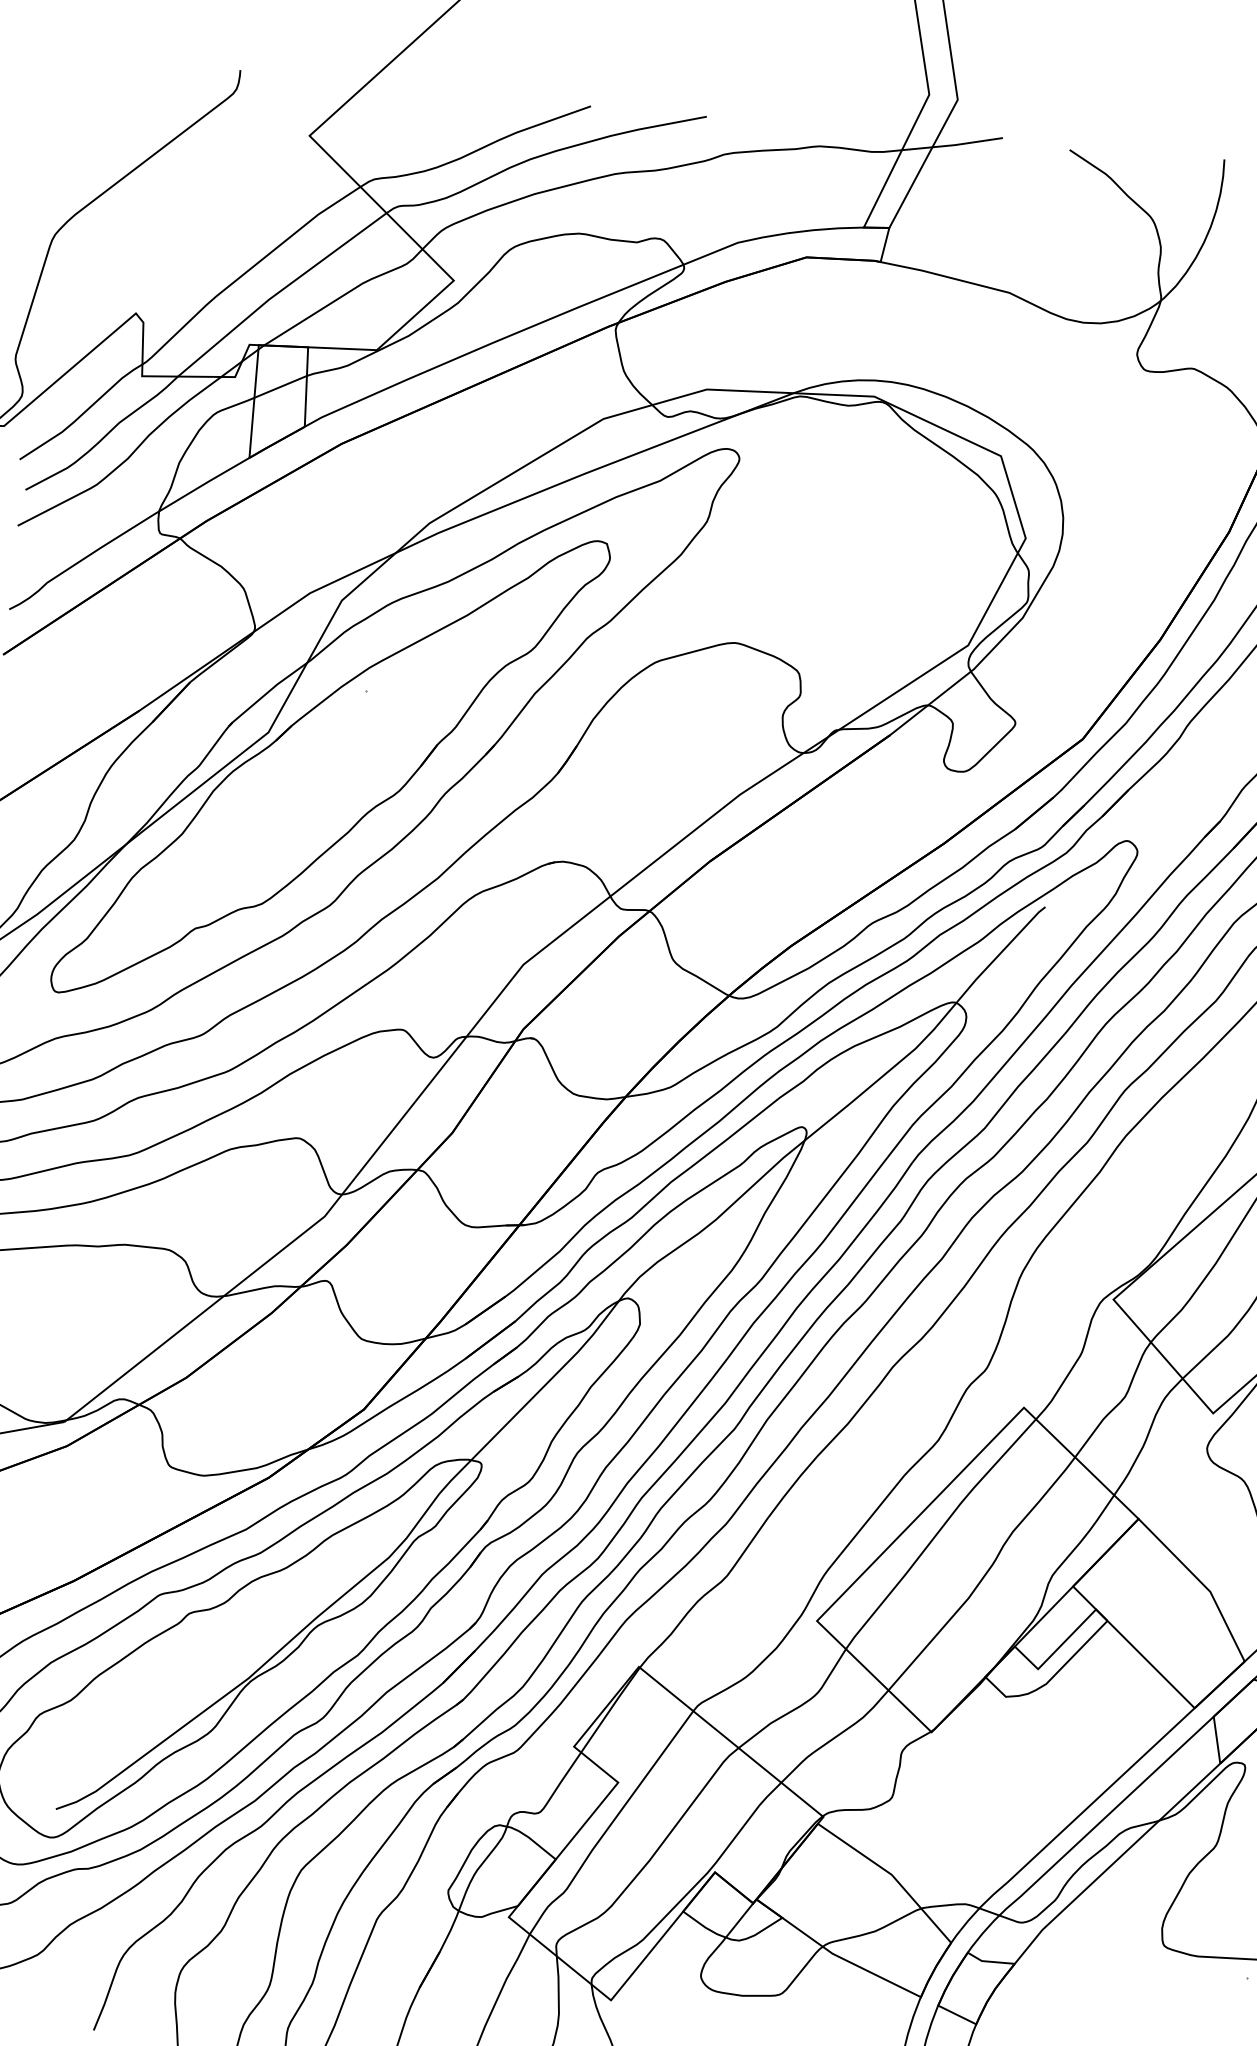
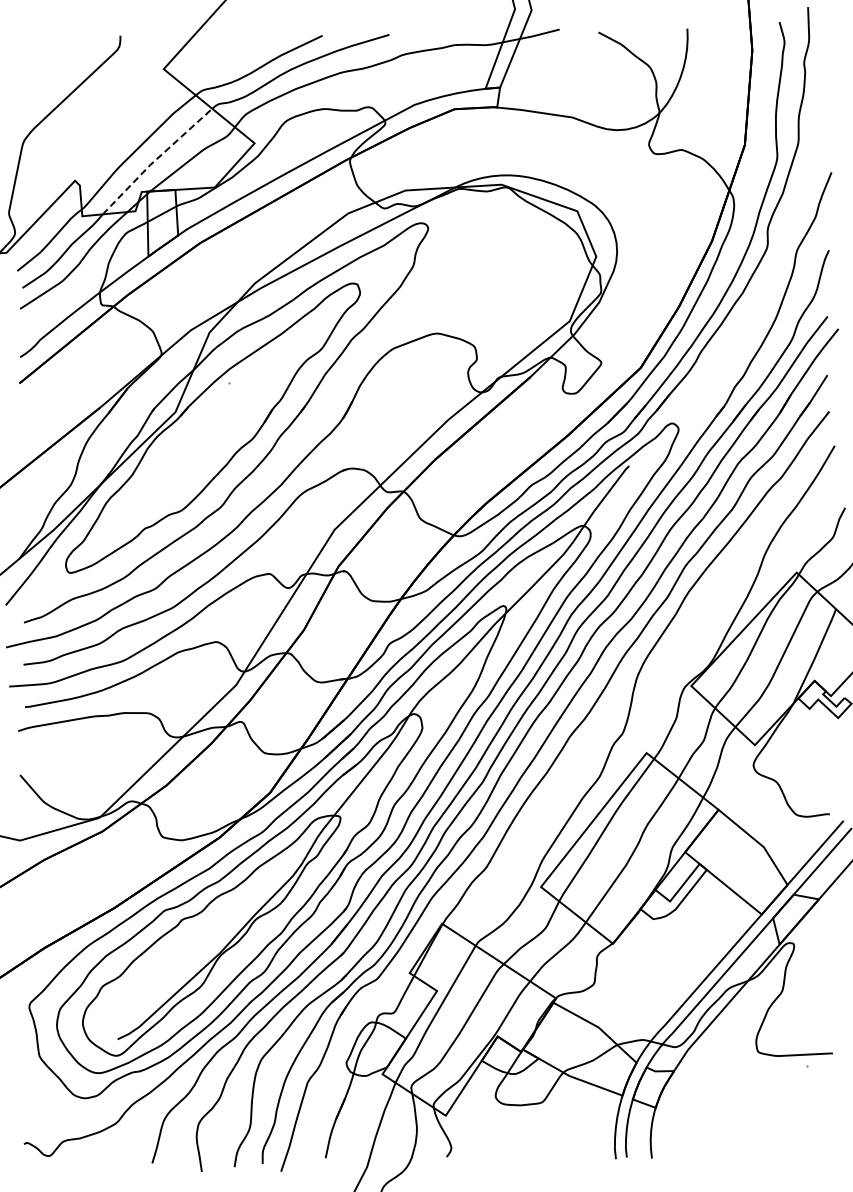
line: (278, 292) -> (155, 160), solid -> dashed

